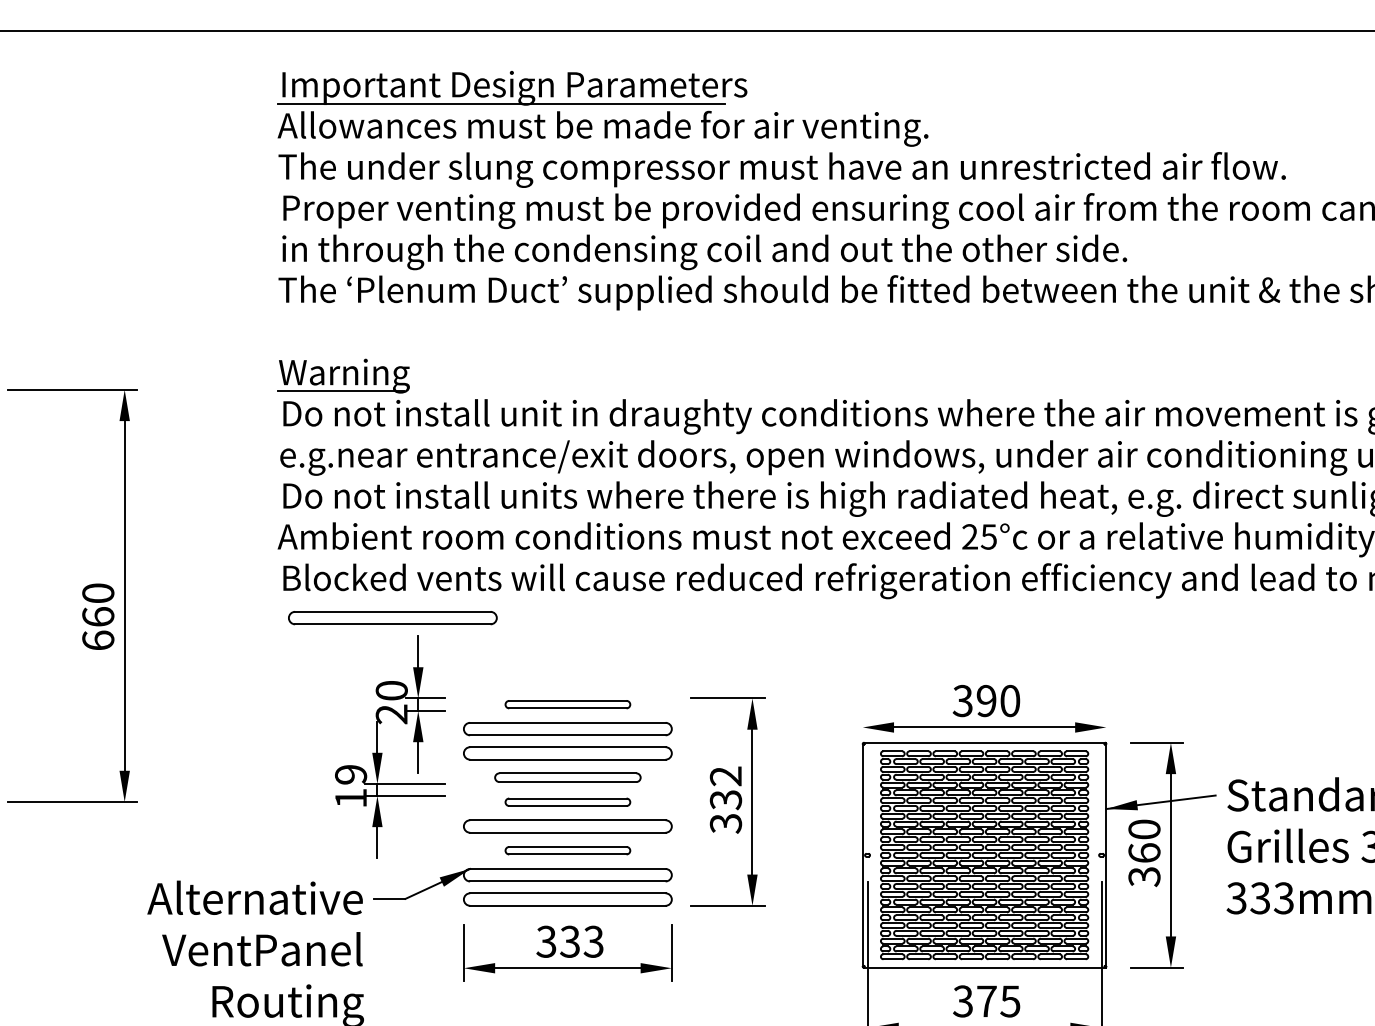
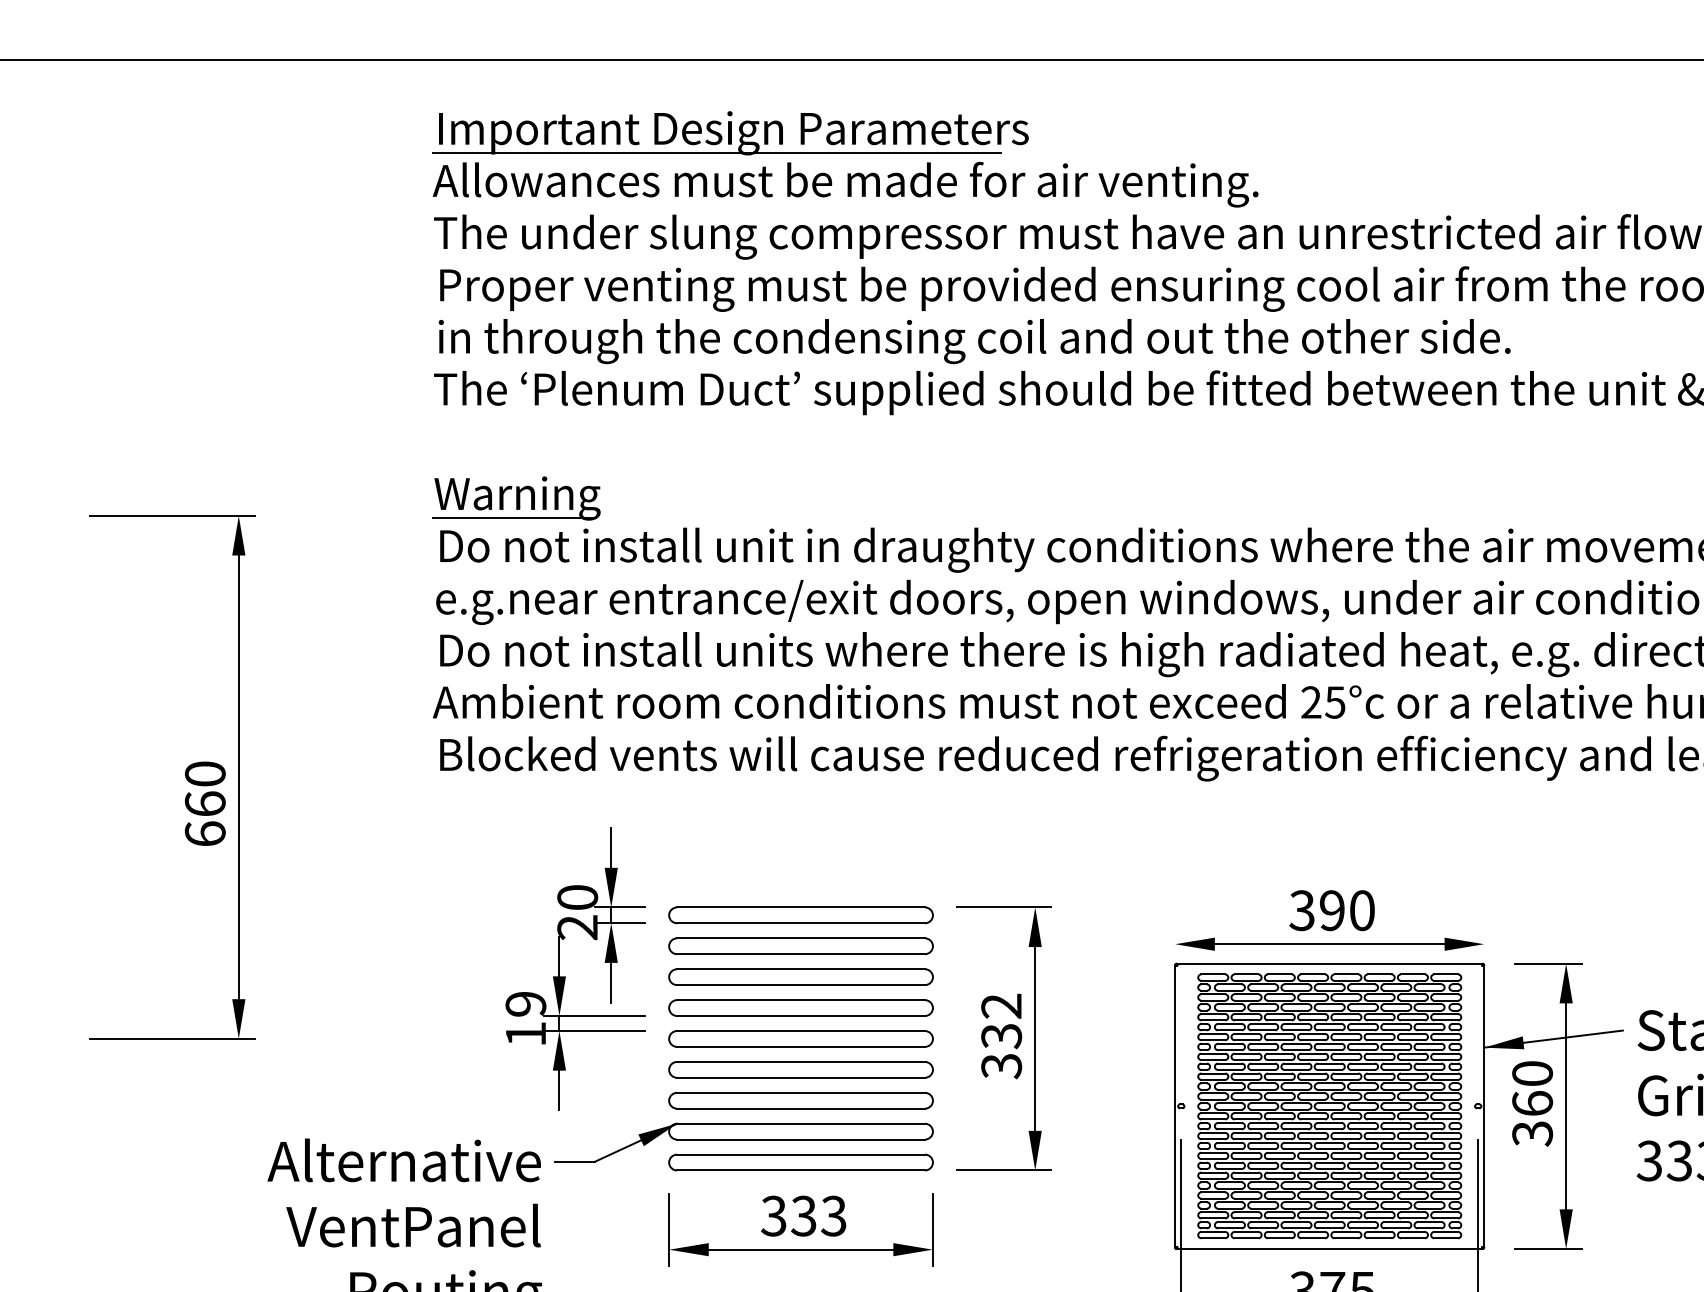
part: (392, 618) -> (578, 805), removed
part: (567, 704) -> (800, 915), size x1.67
part: (567, 777) -> (800, 1007), size x1.43
part: (567, 802) -> (800, 1039), size x1.67
part: (567, 850) -> (800, 1100), size x1.67

